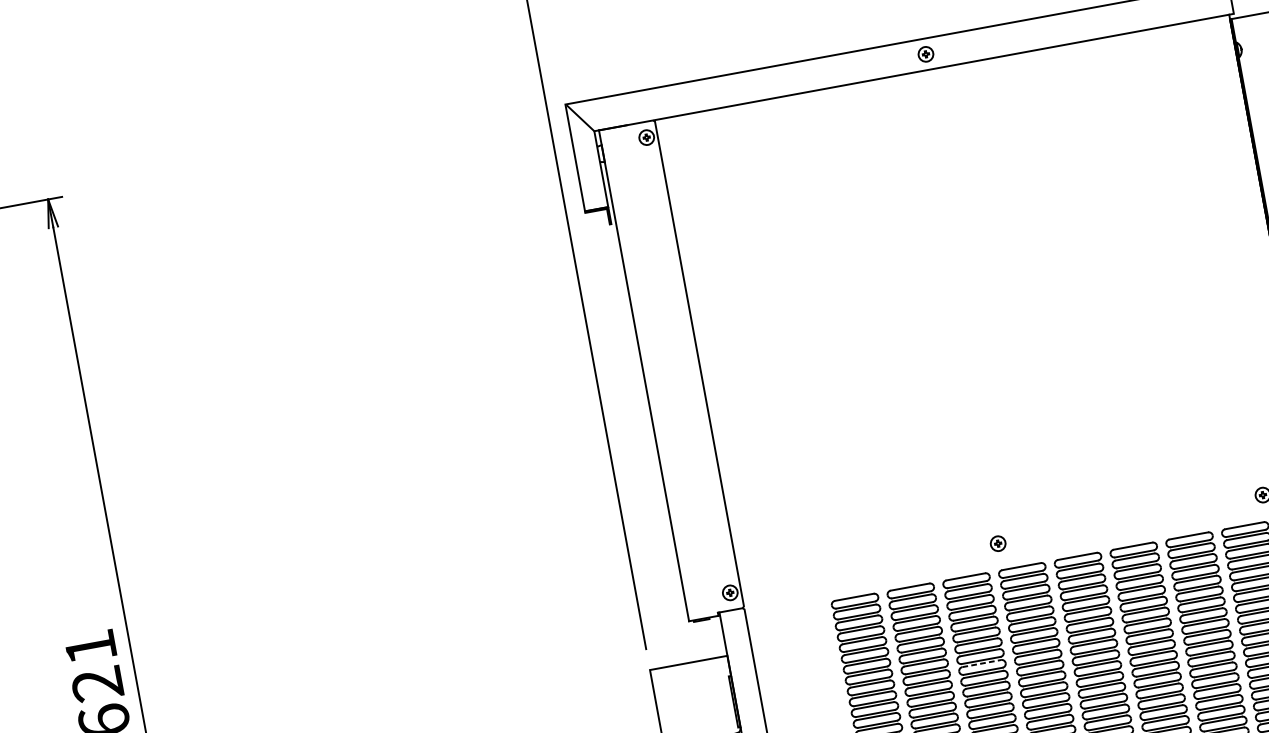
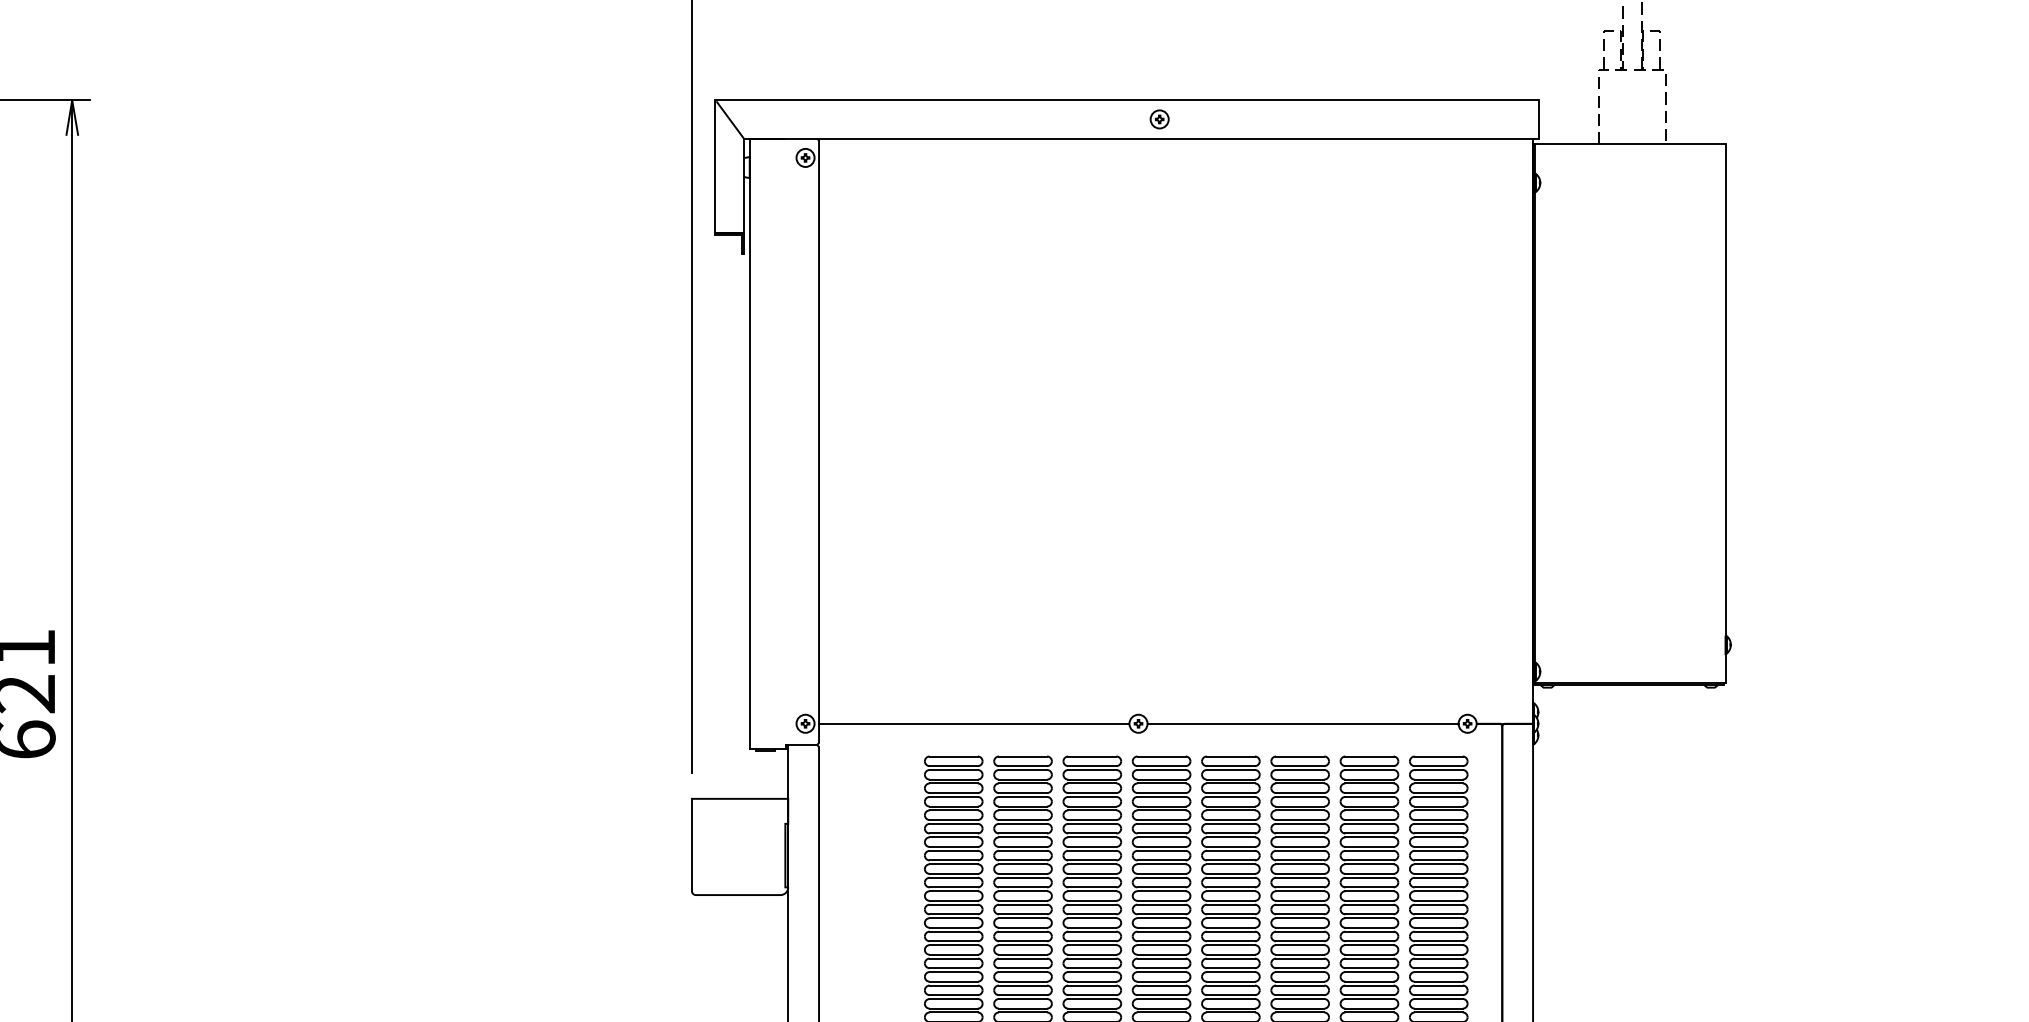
line: (1130, 519) -> (1302, 723), added
line: (866, 567) -> (974, 723), added
line: (981, 663) -> (1092, 864), dashed -> solid

